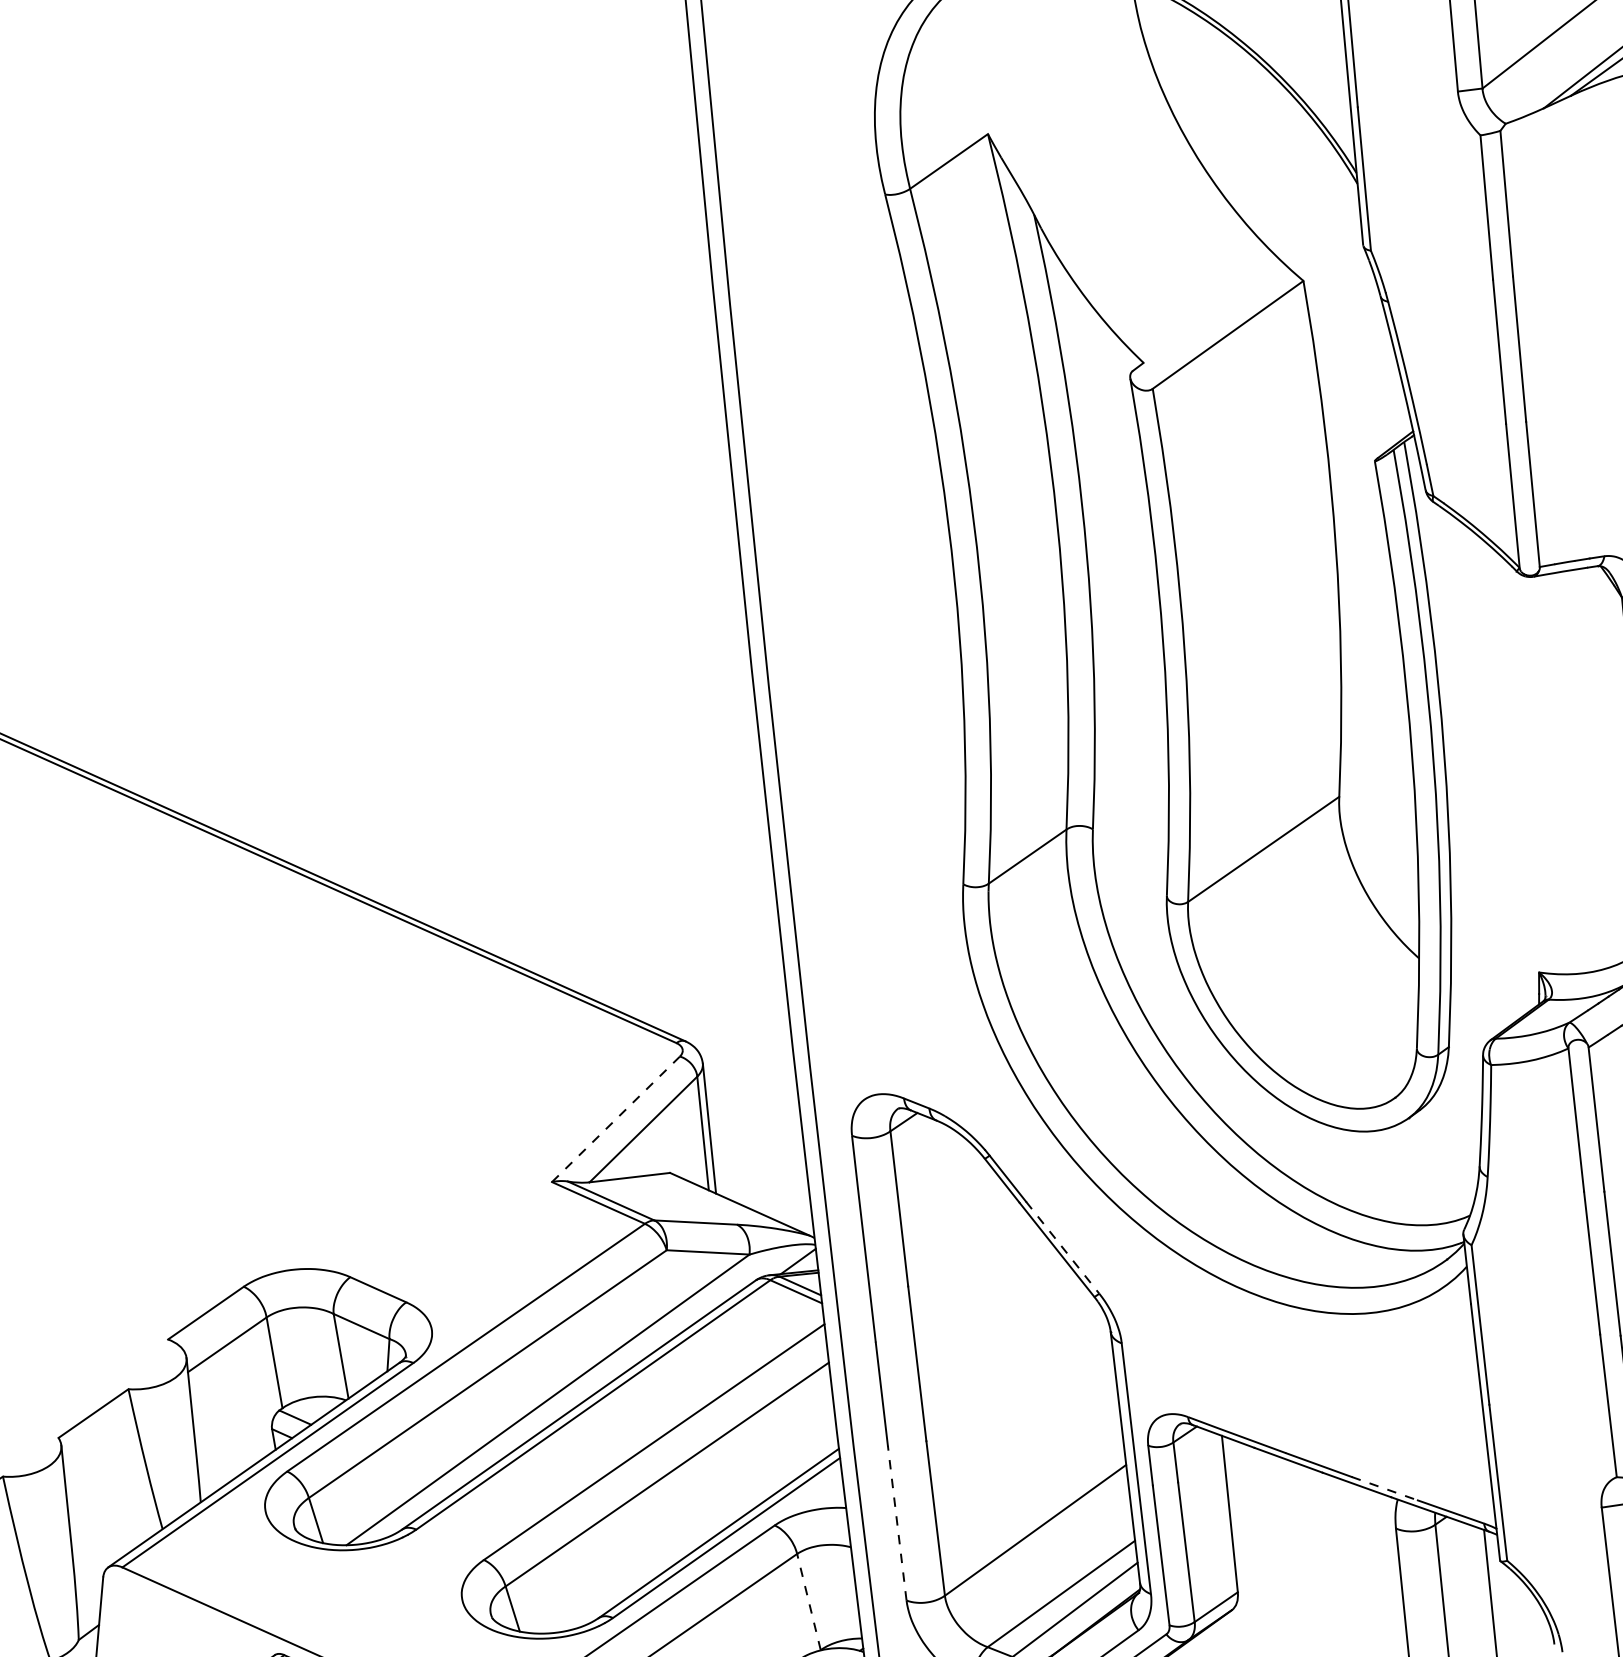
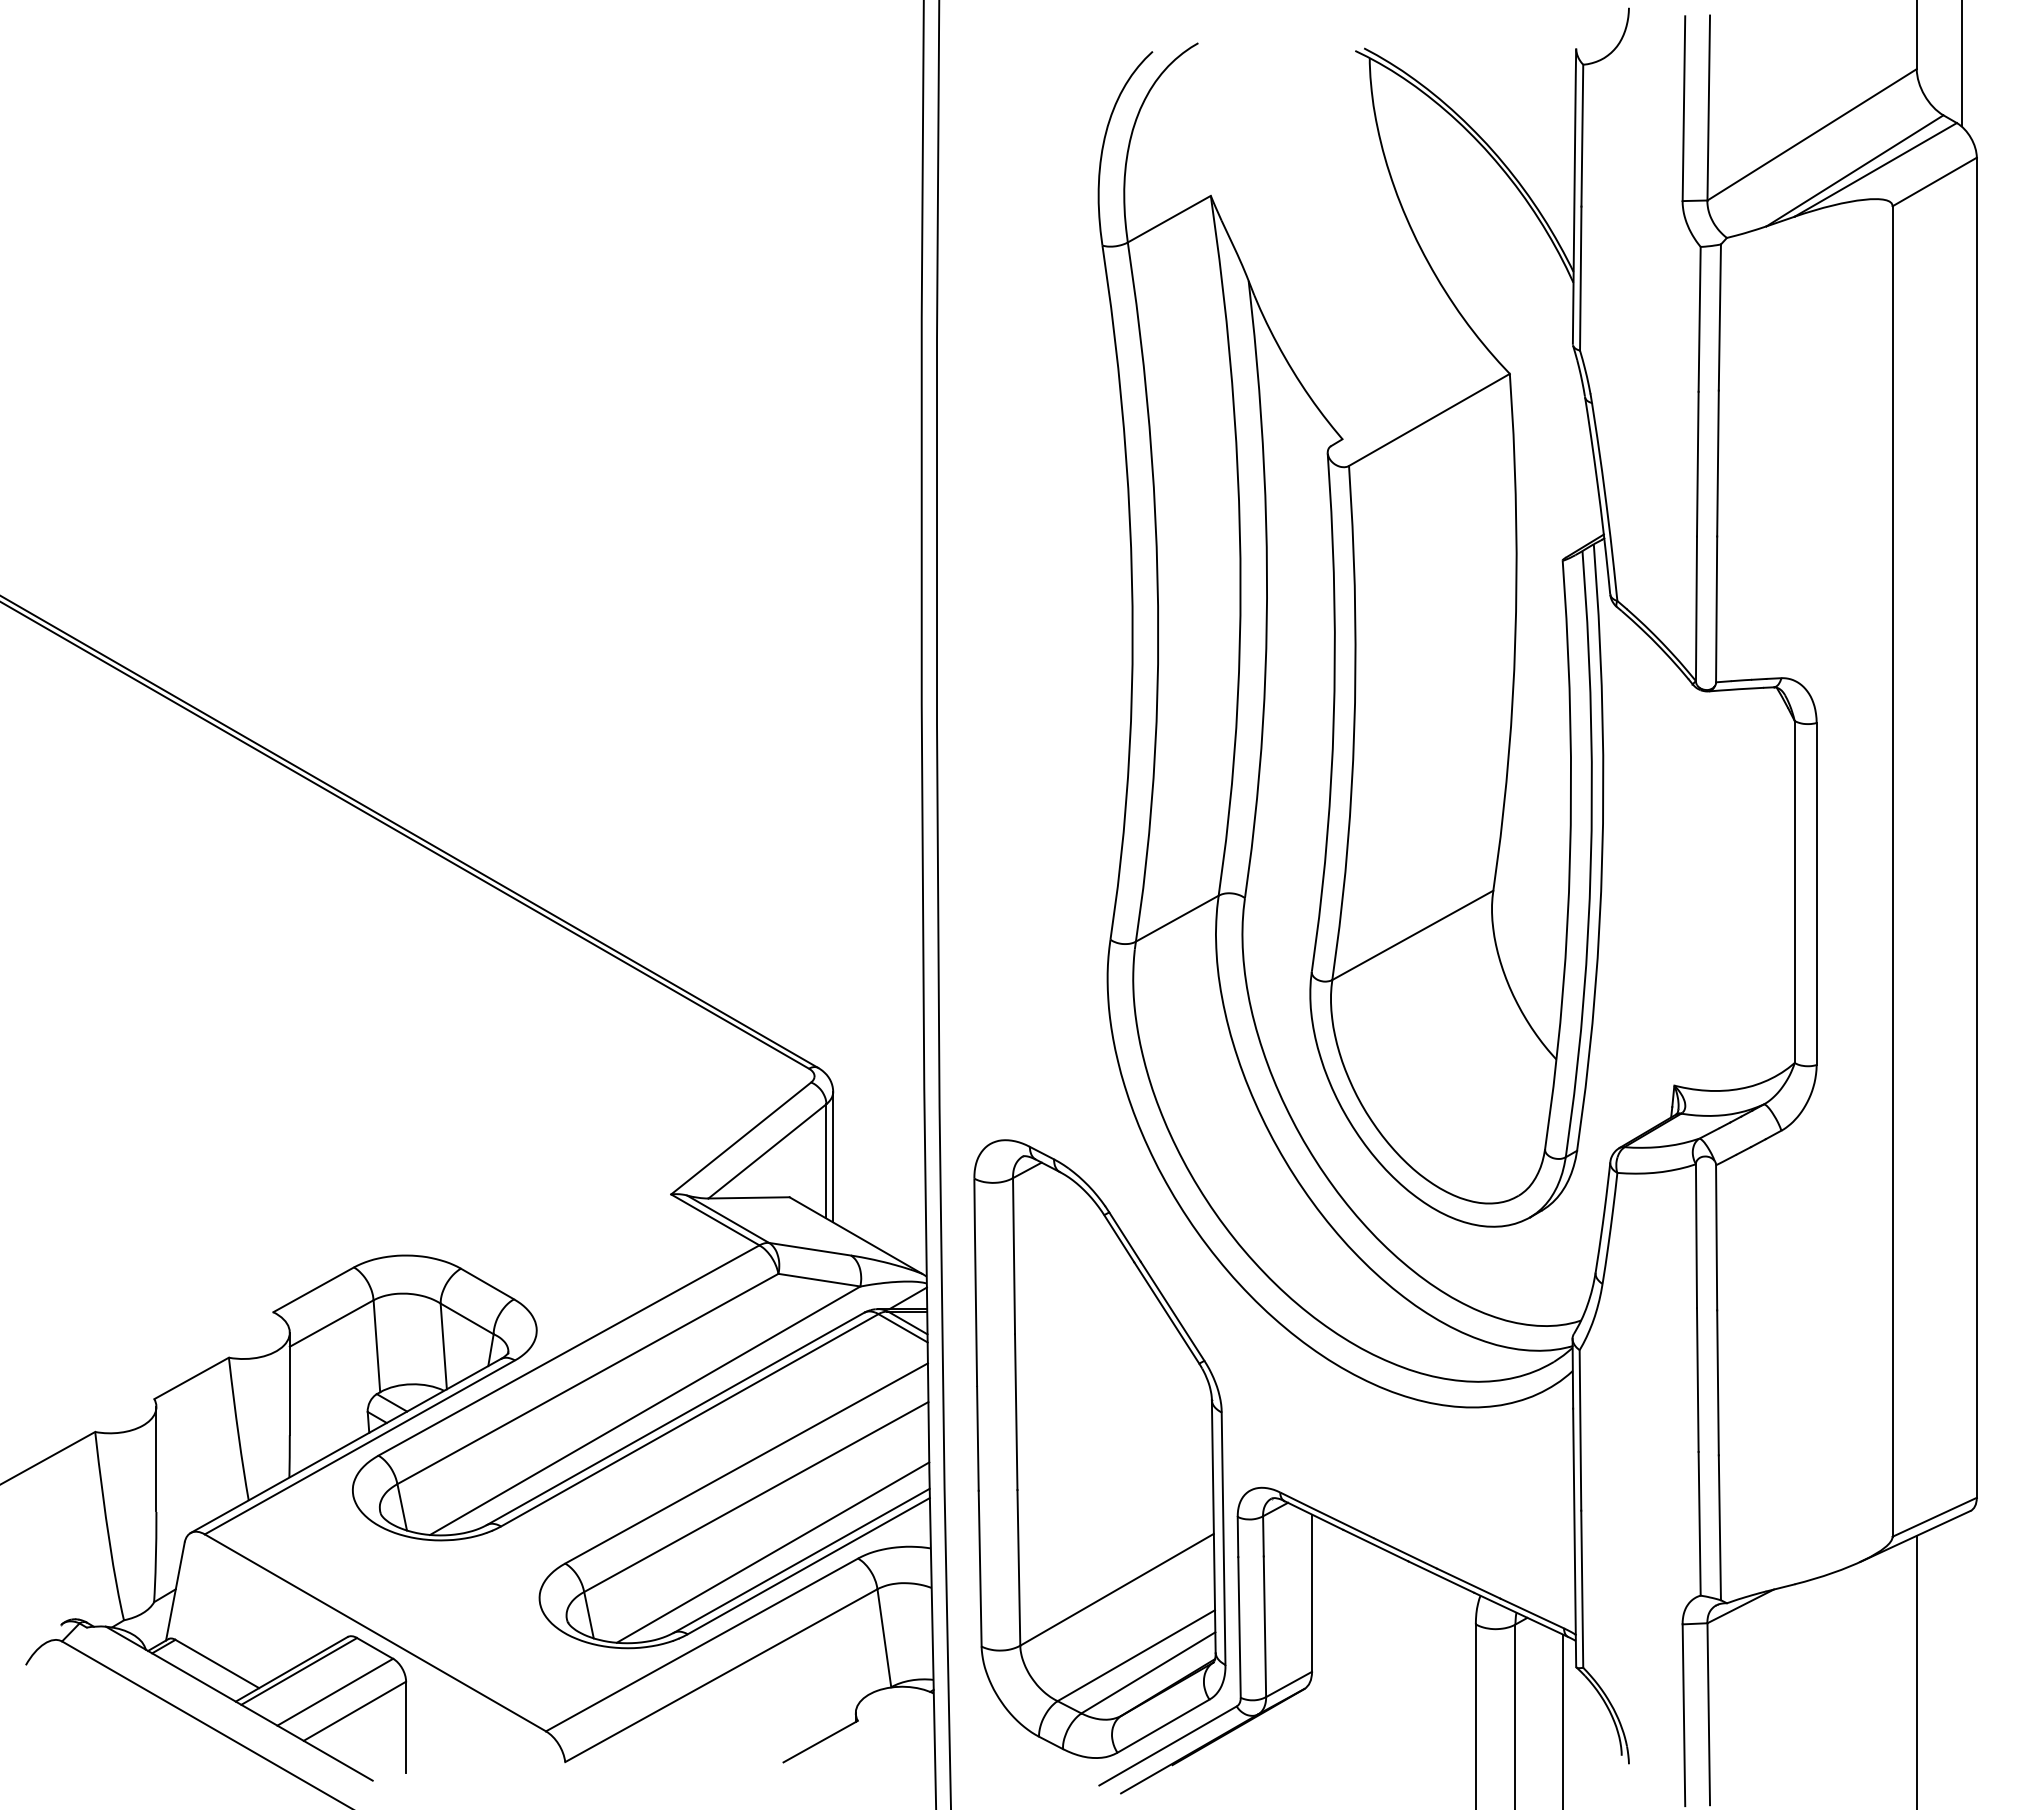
line: (616, 1119) -> (741, 1138), dashed -> solid
line: (1062, 1247) -> (1172, 1311), dashed -> solid
line: (1385, 1488) -> (1469, 1583), dashed -> solid
line: (897, 1522) -> (980, 1568), dashed -> solid
line: (688, 1528) -> (772, 1552), added
line: (809, 1602) -> (884, 1638), dashed -> solid

